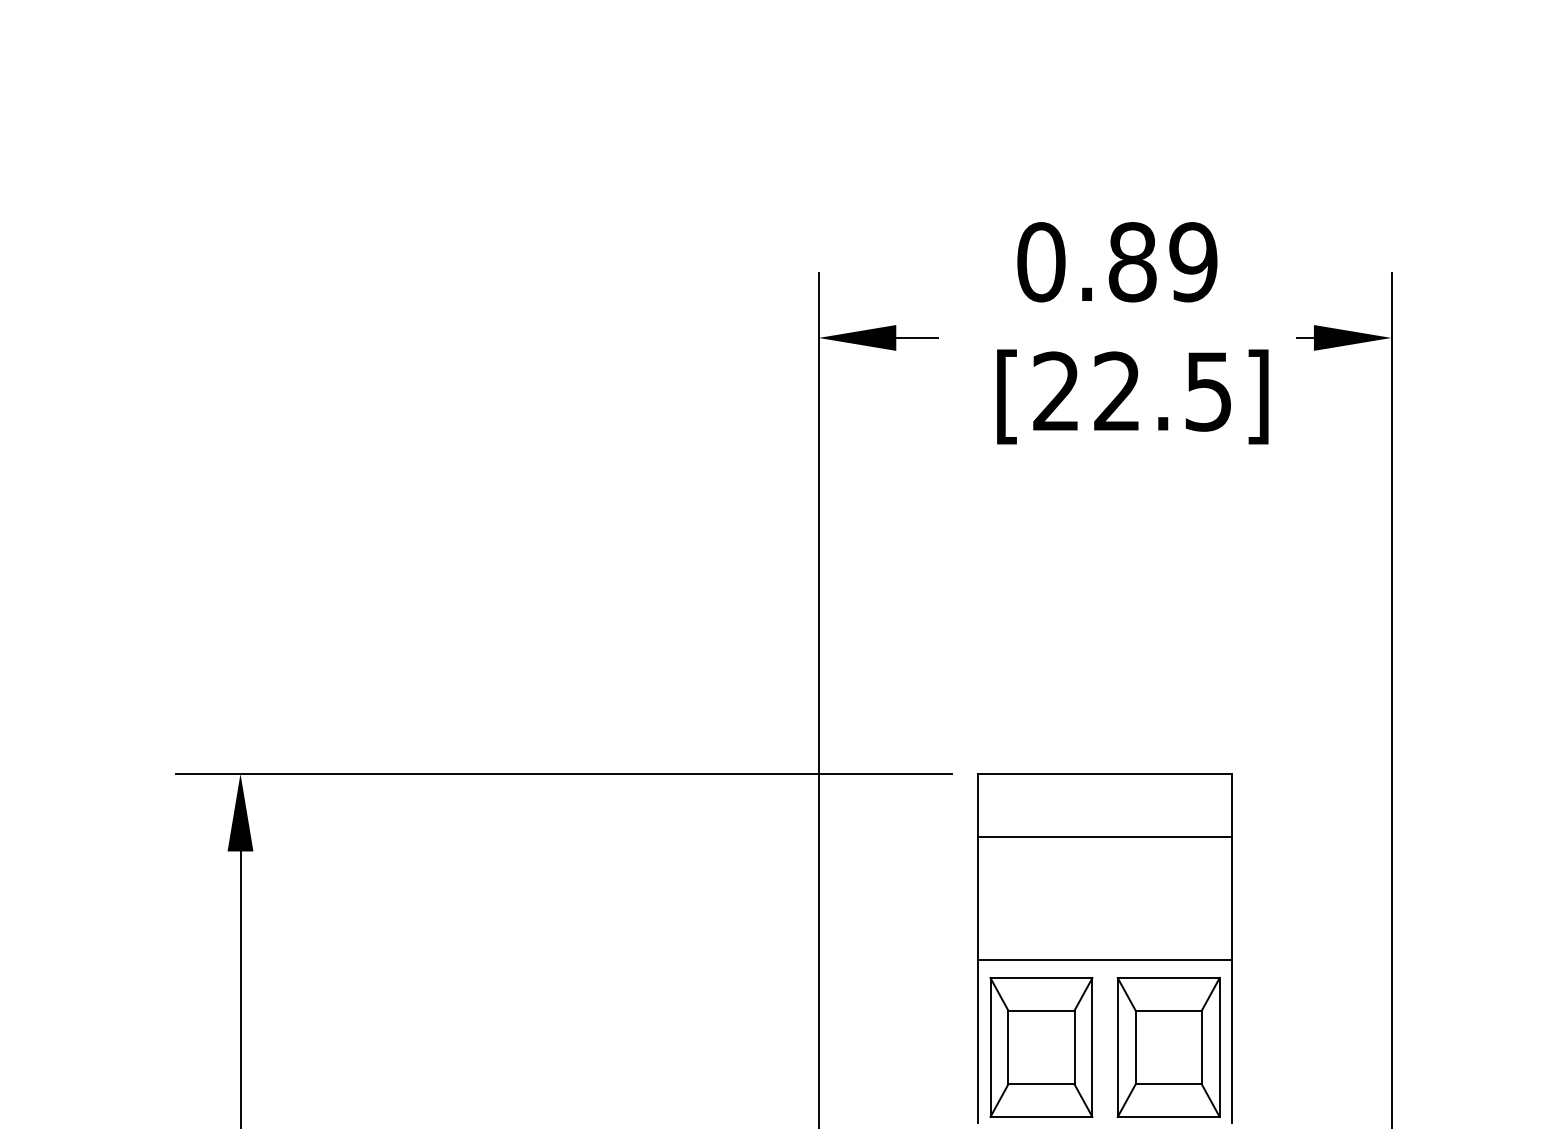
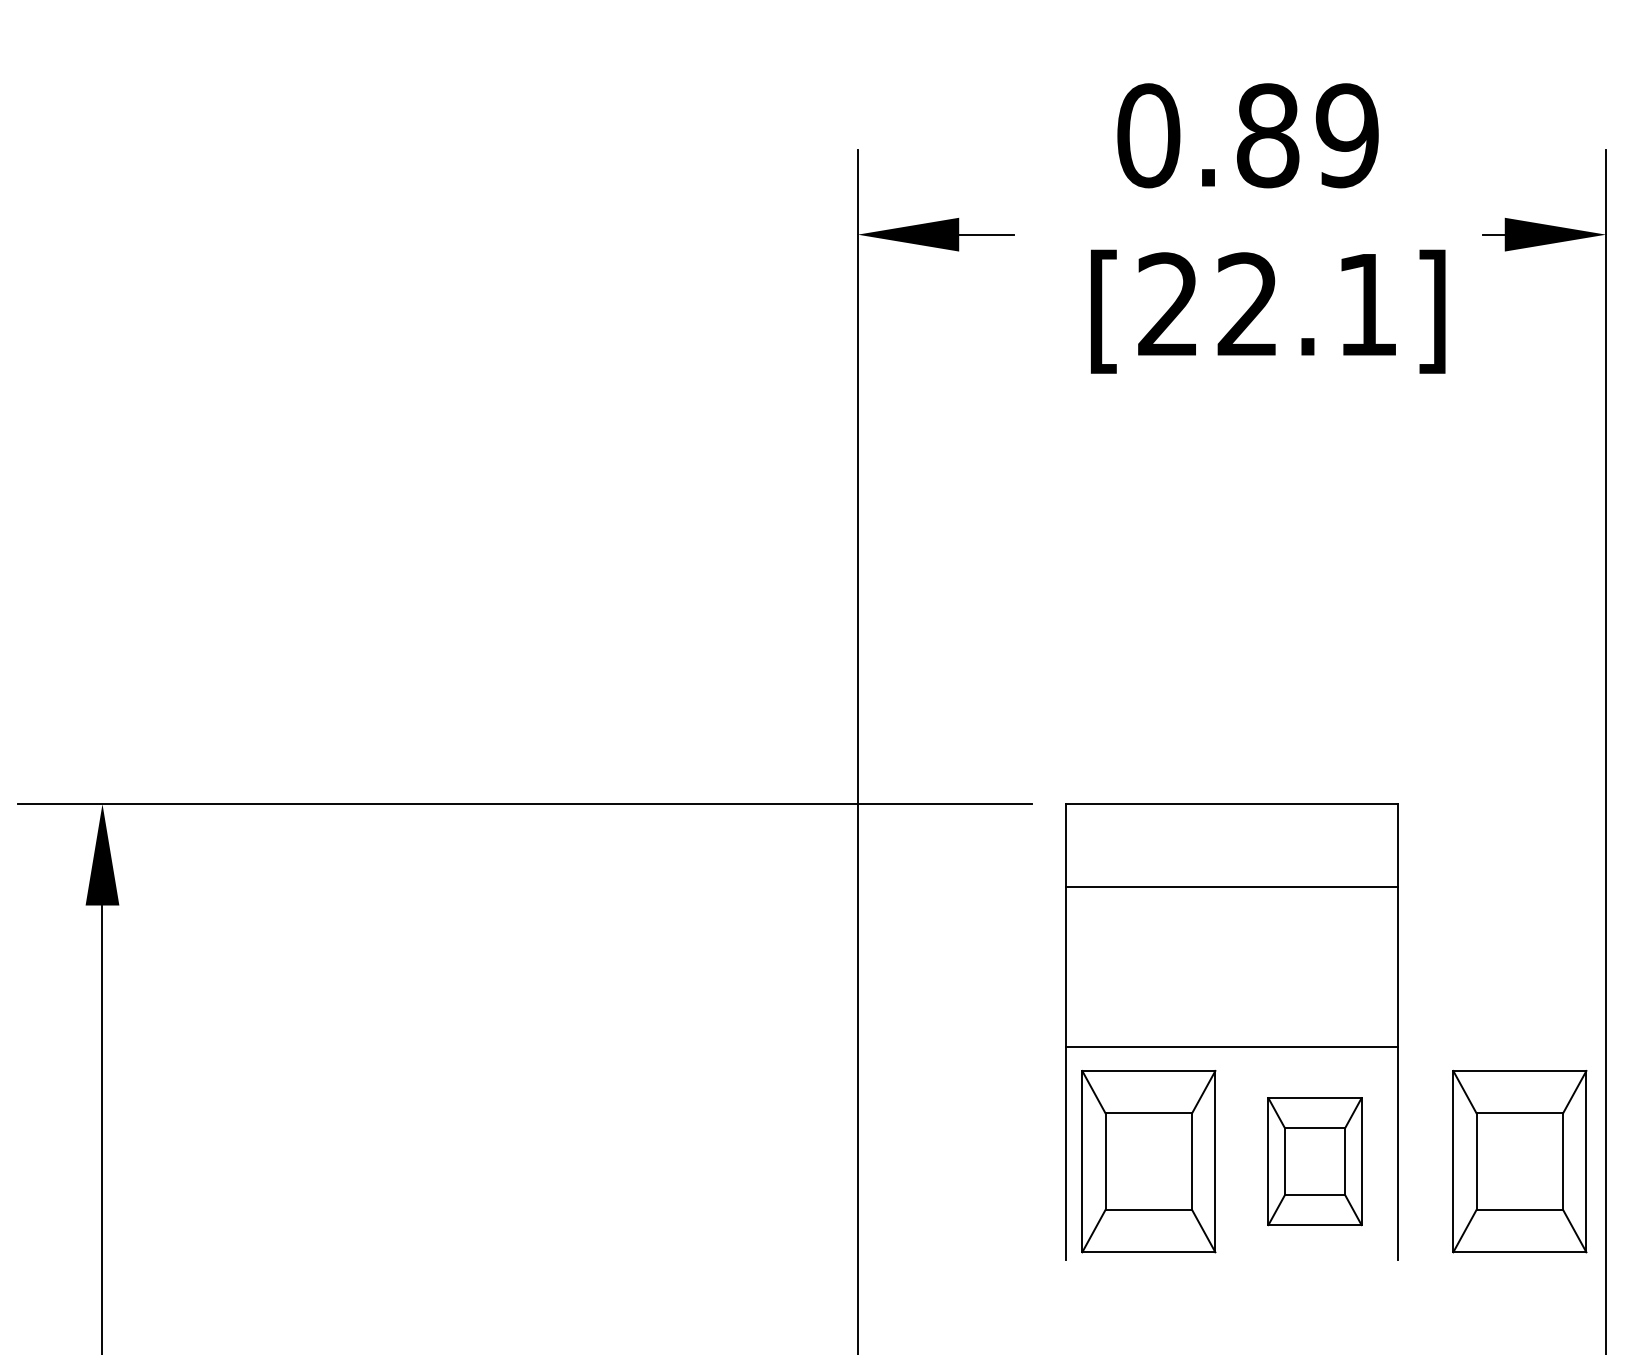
text: (1207, 391) -> (1365, 304), [22.5] -> [22.1]
part: (1168, 1047) -> (1314, 1161), size x0.7
part: (1325, 1047) -> (1519, 1161), added

